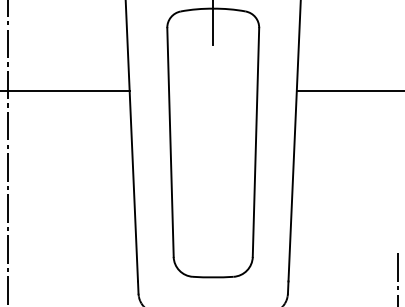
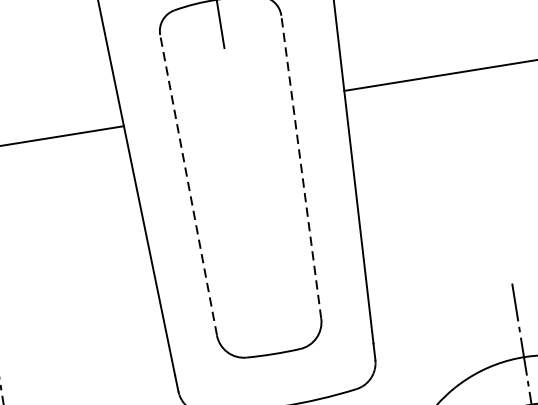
line: (170, 142) -> (188, 185), solid -> dashed
line: (255, 142) -> (300, 167), solid -> dashed

